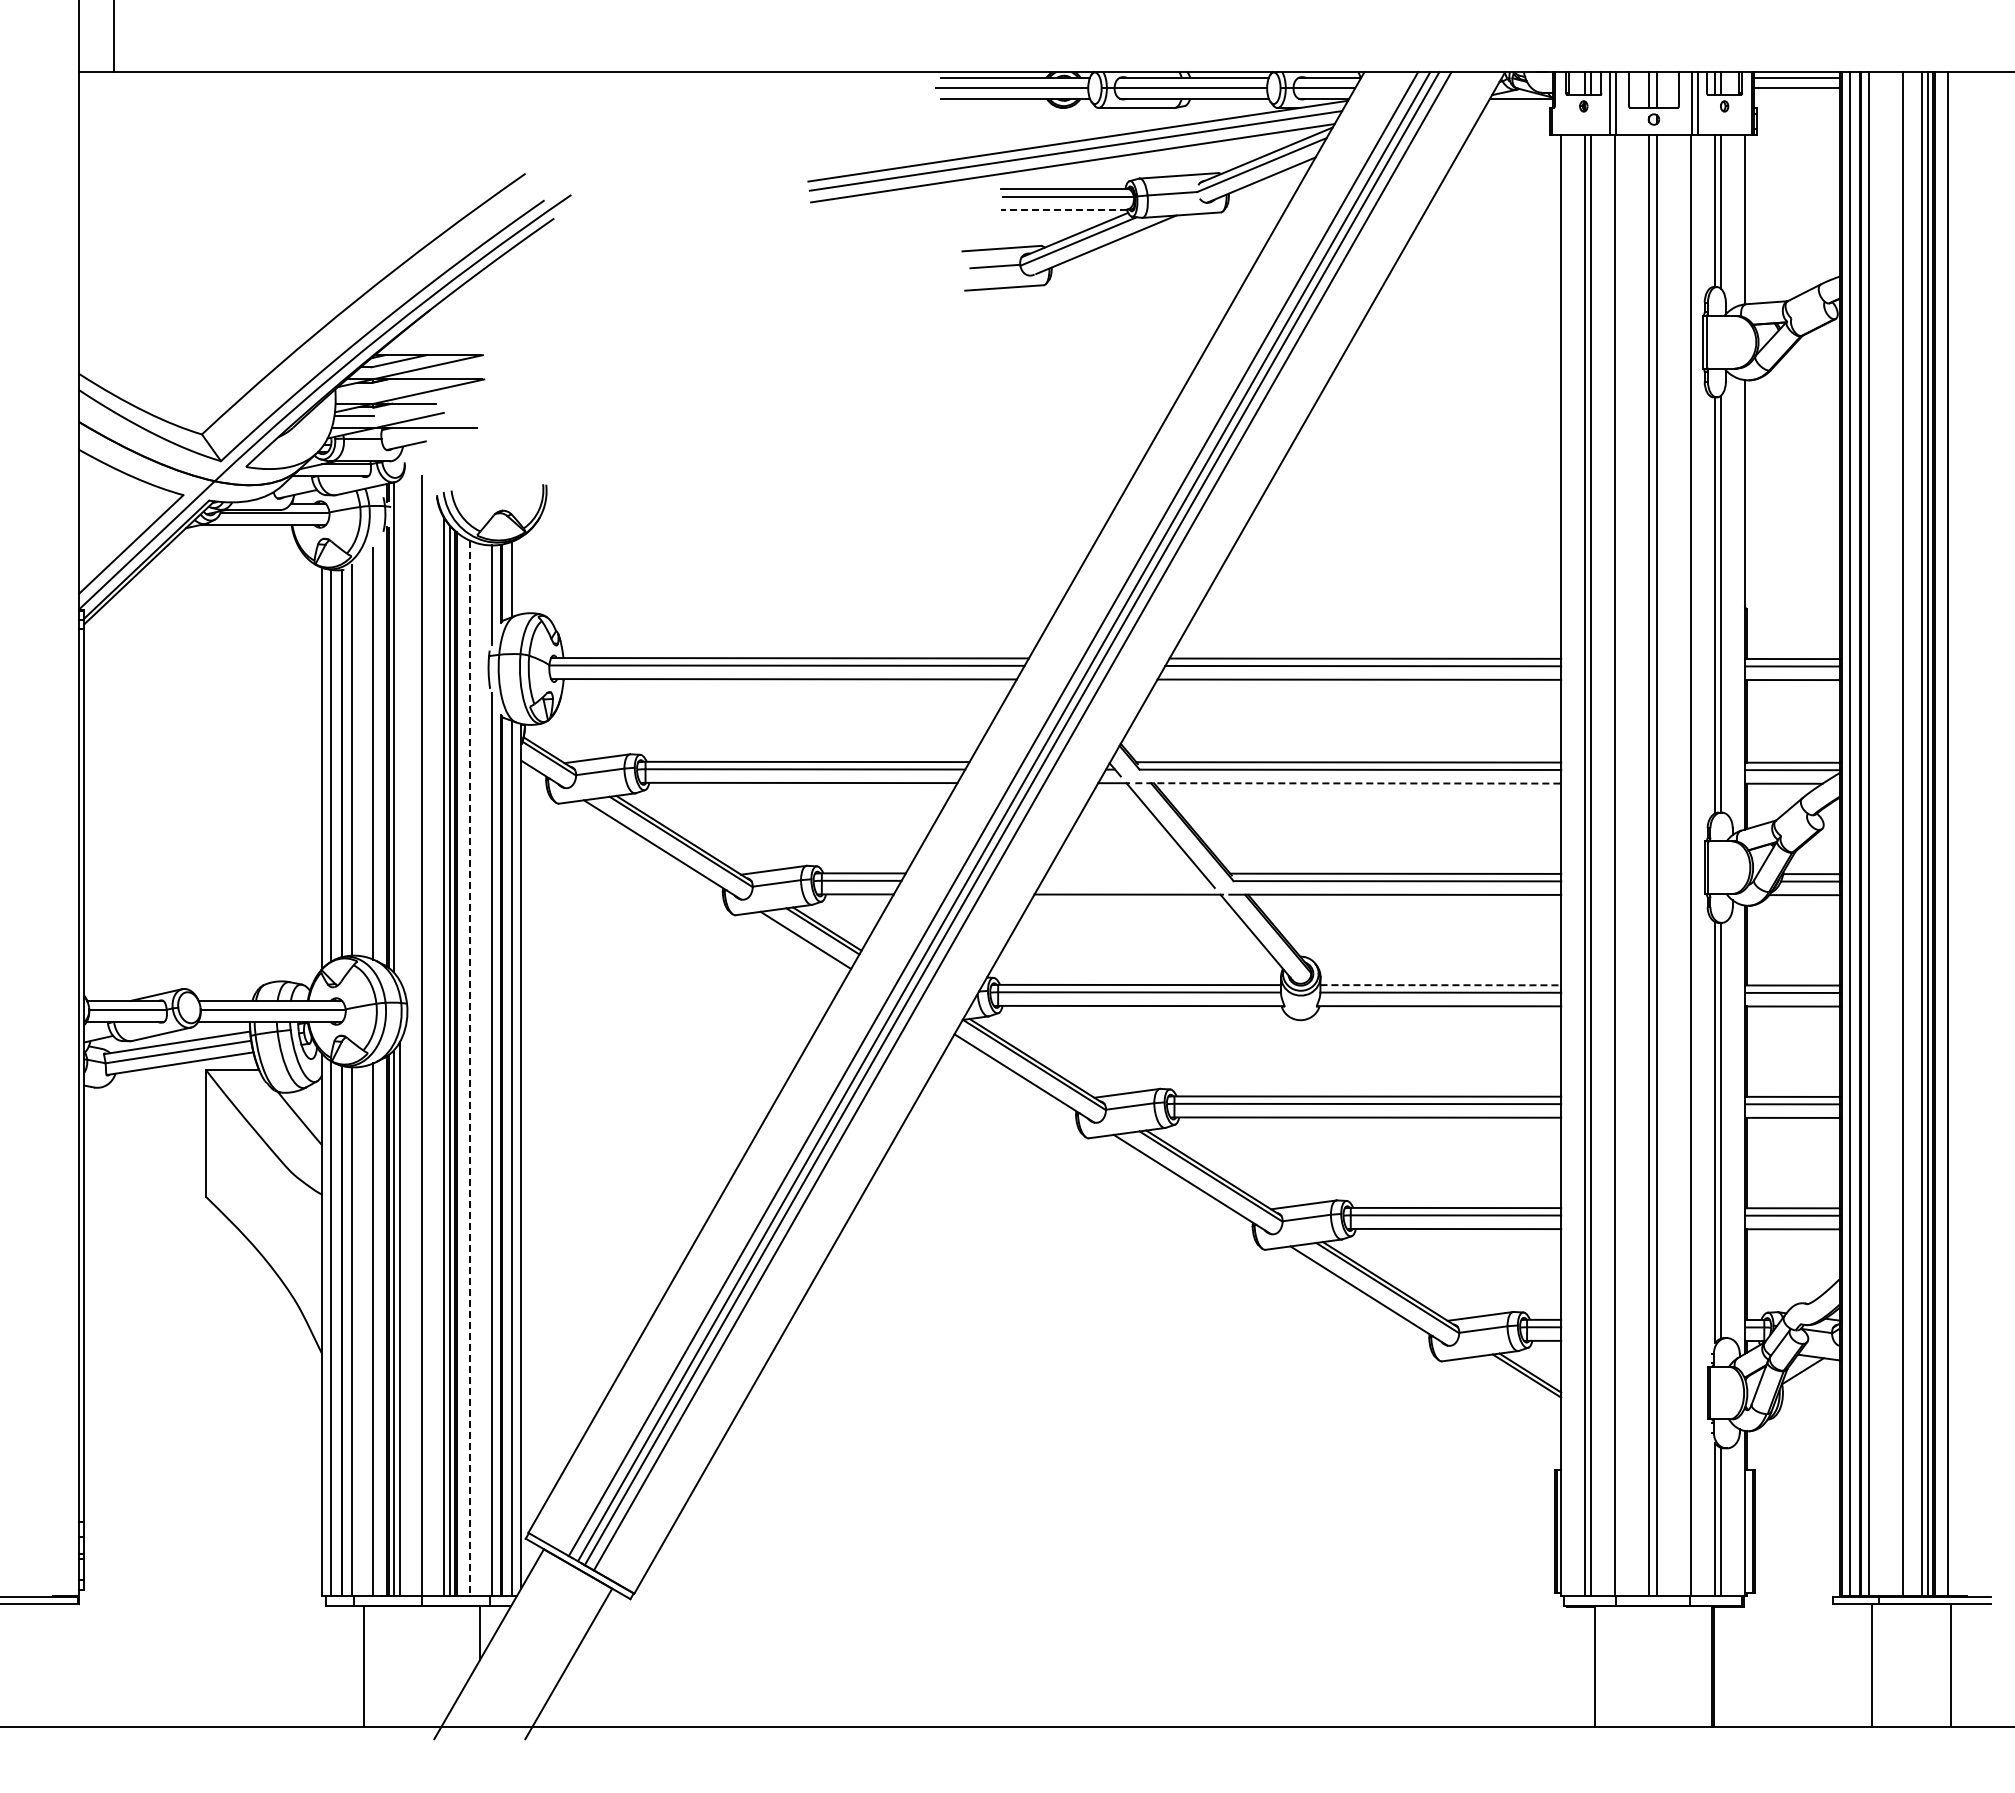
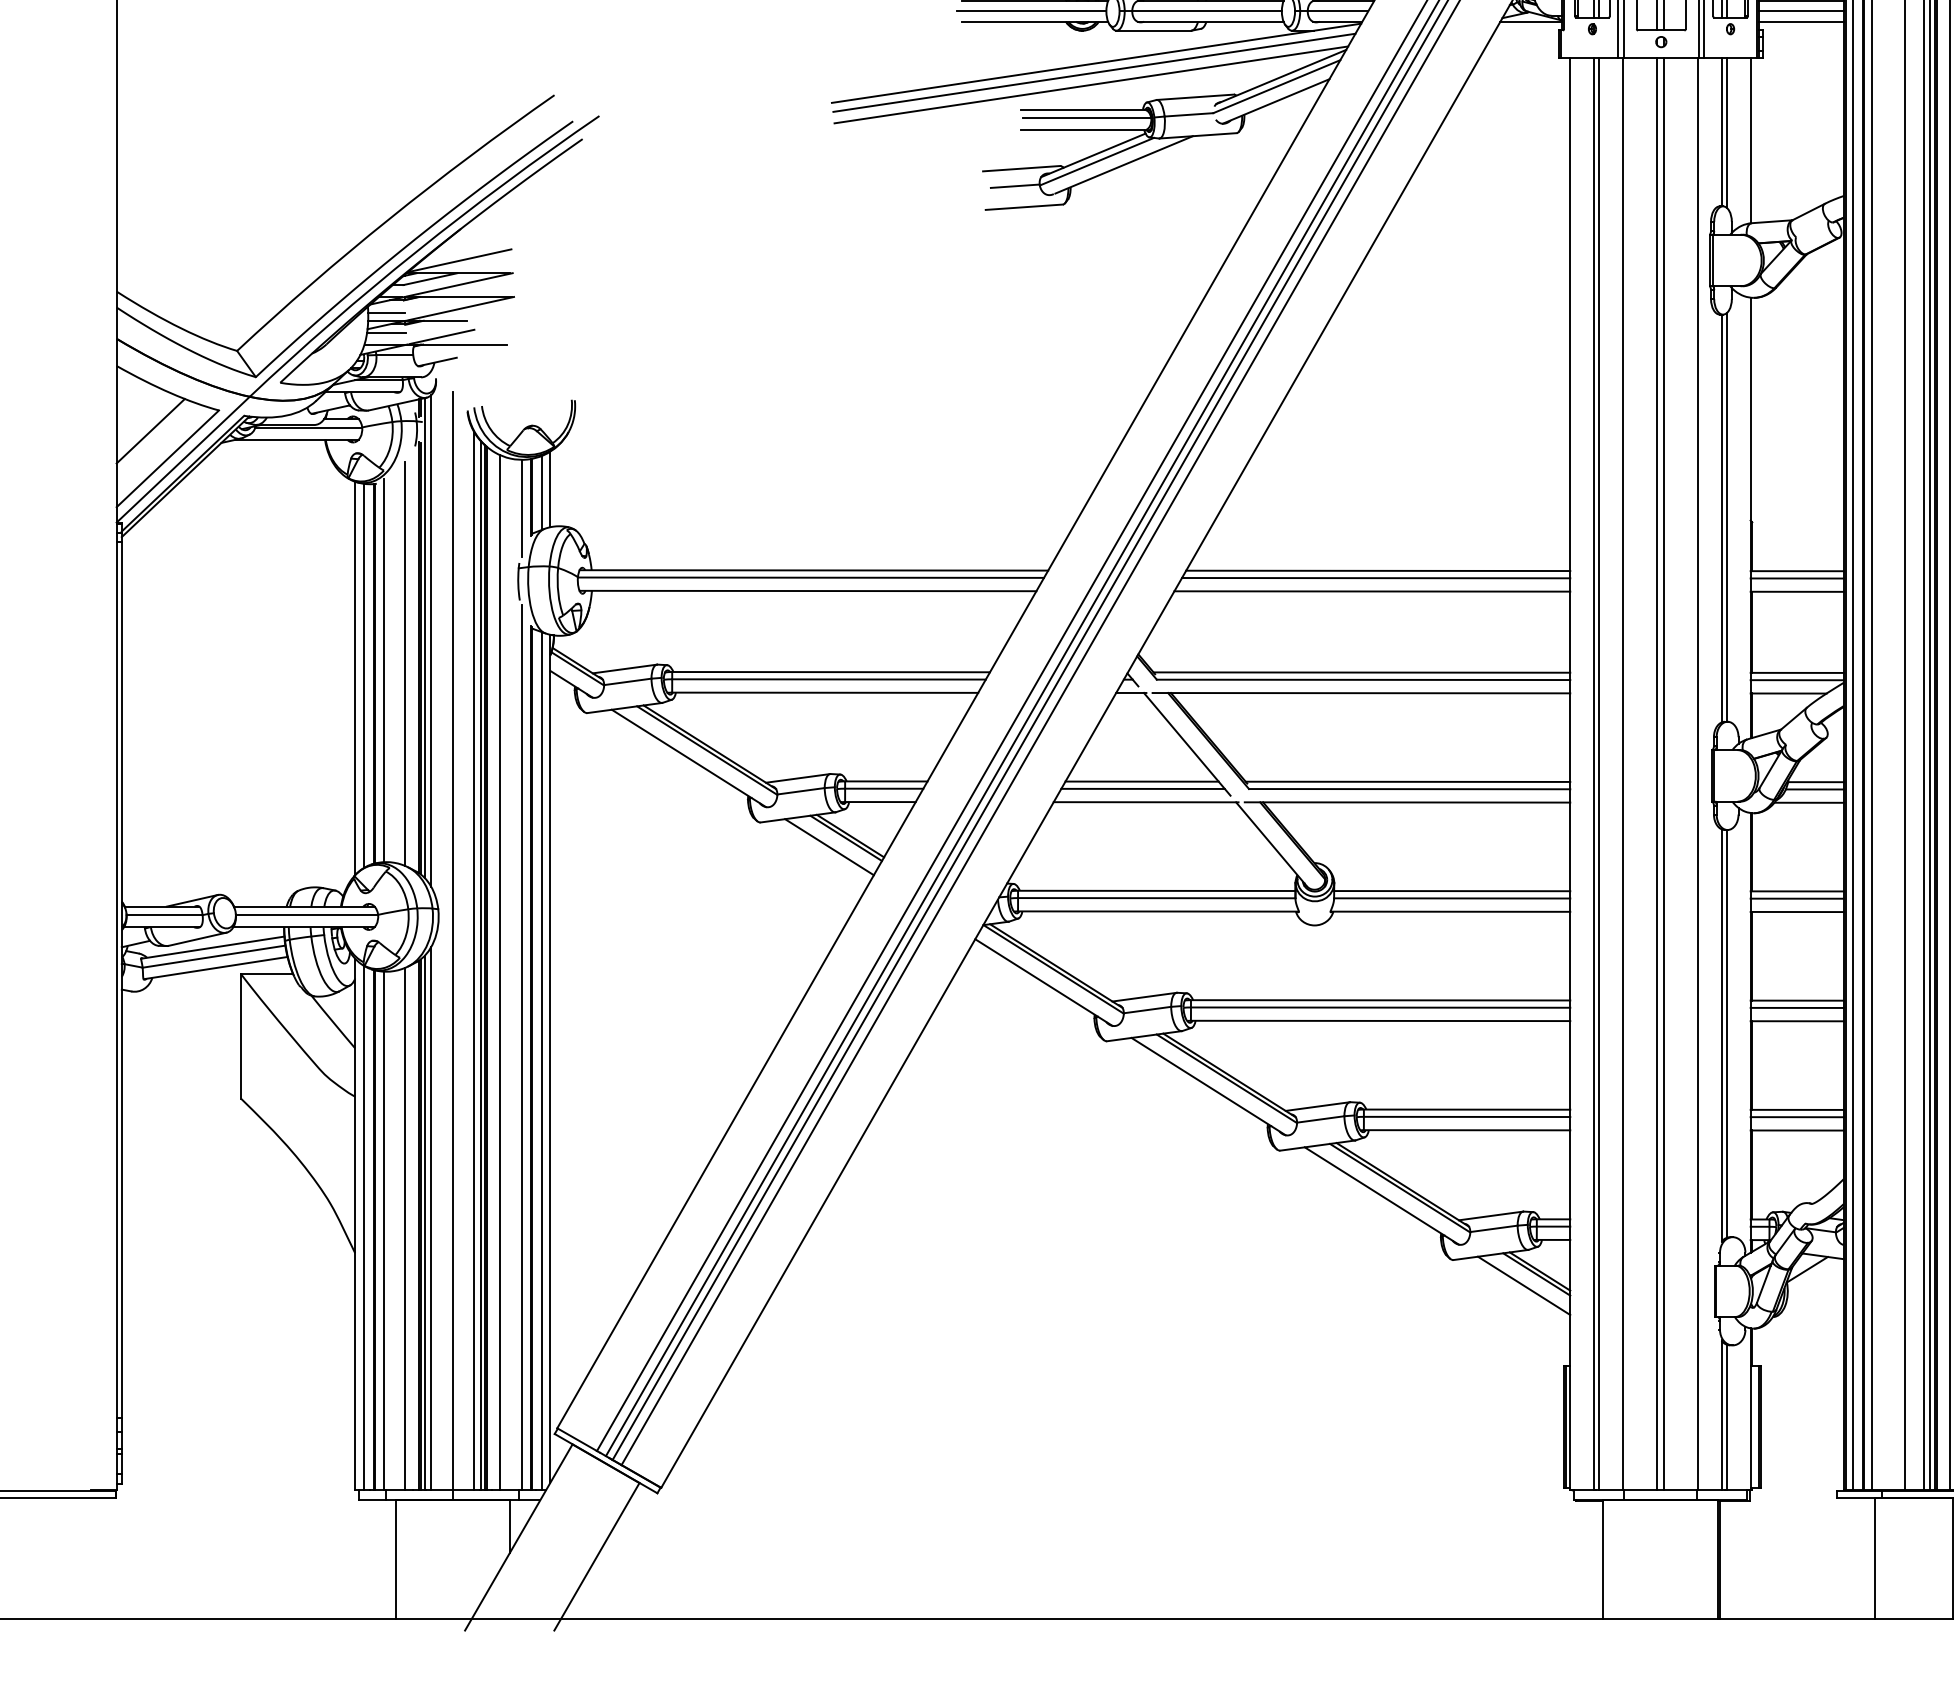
line: (1796, 98) -> (1801, 21), added
line: (1063, 209) -> (1082, 130), dashed -> solid
line: (428, 342) -> (459, 260), added
line: (354, 395) -> (386, 312), added
line: (113, 516) -> (150, 431), added
line: (521, 575) -> (550, 489), added
line: (400, 730) -> (431, 641), added
line: (1348, 783) -> (1361, 693), dashed -> solid
line: (1124, 873) -> (1141, 781), added
line: (1125, 880) -> (1142, 788), added
line: (1441, 985) -> (1452, 891), dashed -> solid
line: (470, 1068) -> (500, 972), dashed -> solid
line: (1514, 1387) -> (1524, 1285), added

